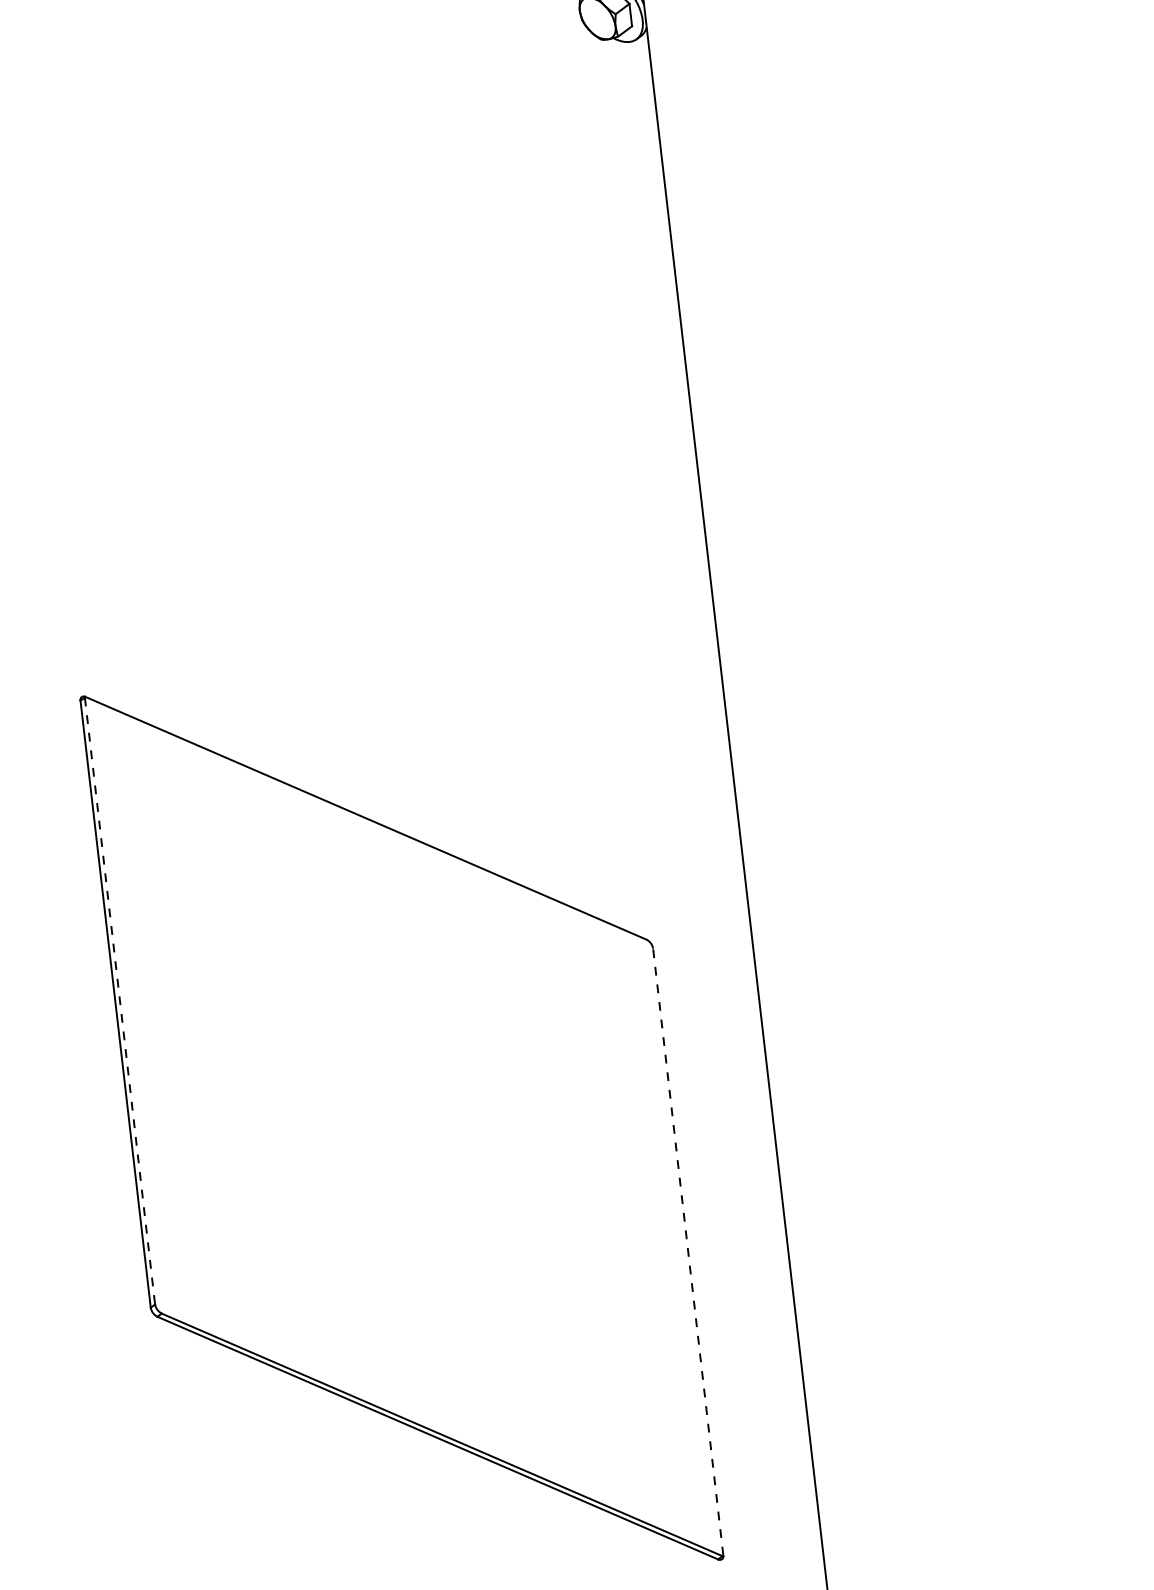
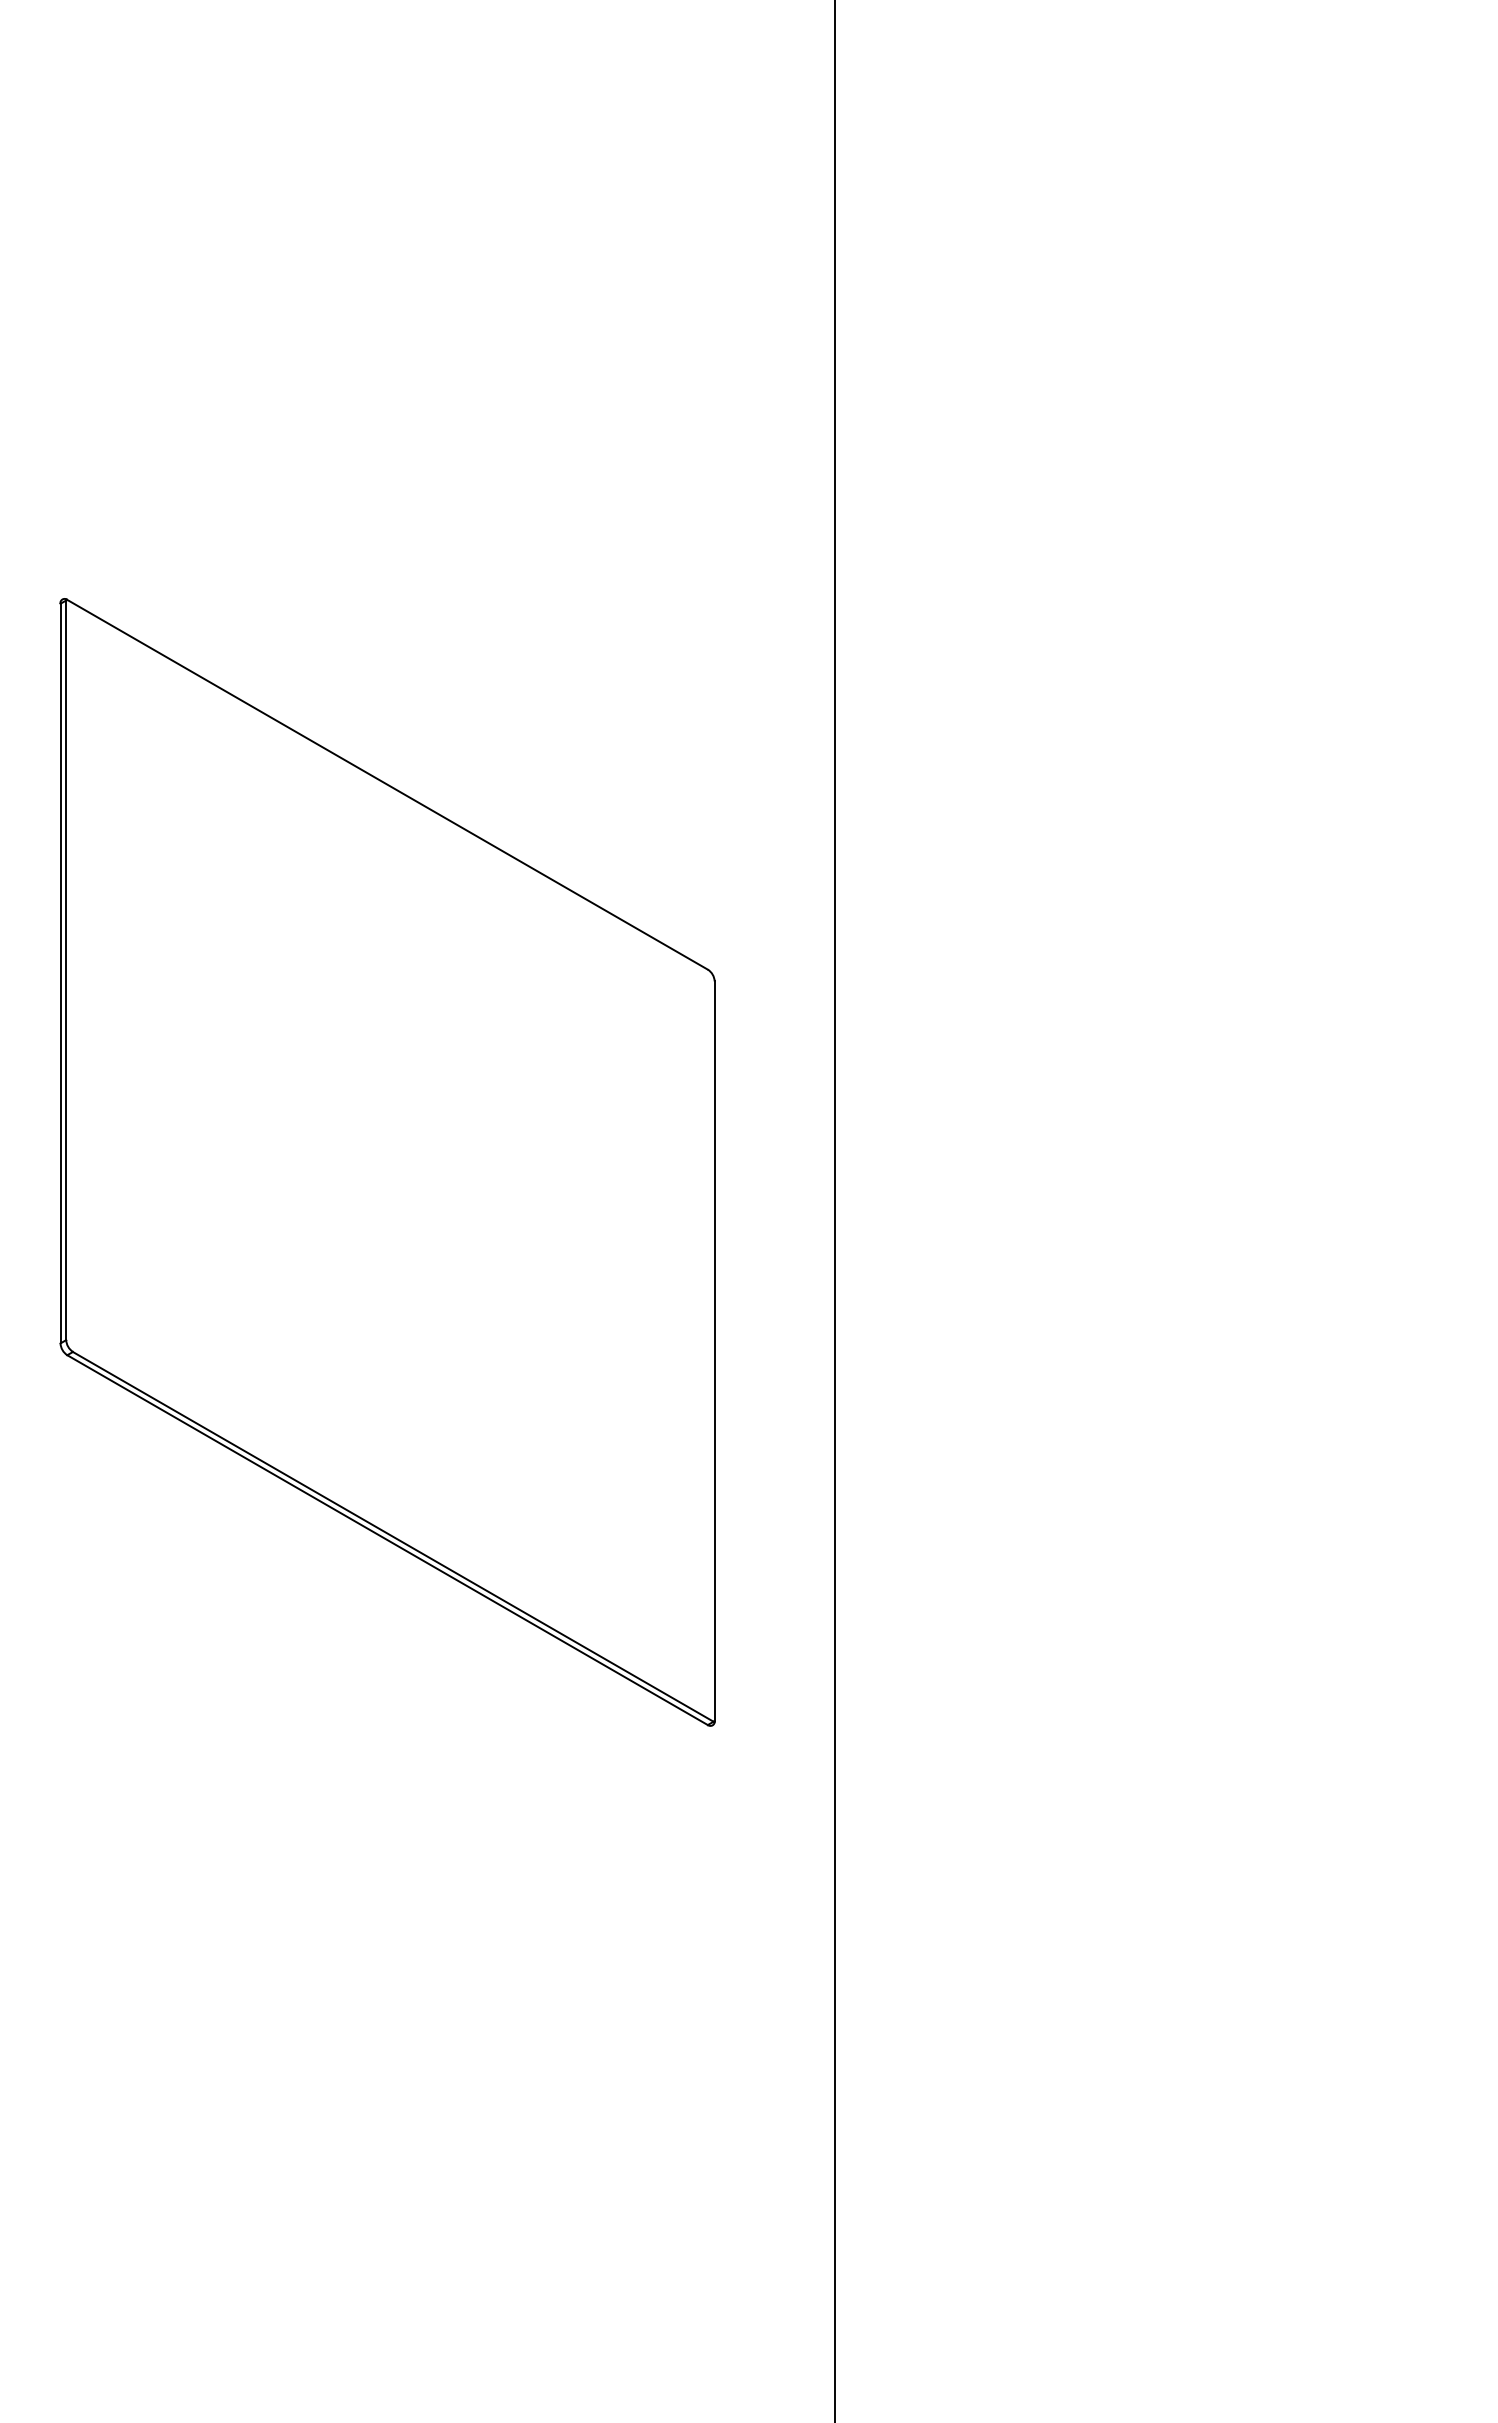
line: (120, 1001) -> (66, 970), dashed -> solid
line: (688, 1252) -> (714, 1351), dashed -> solid

